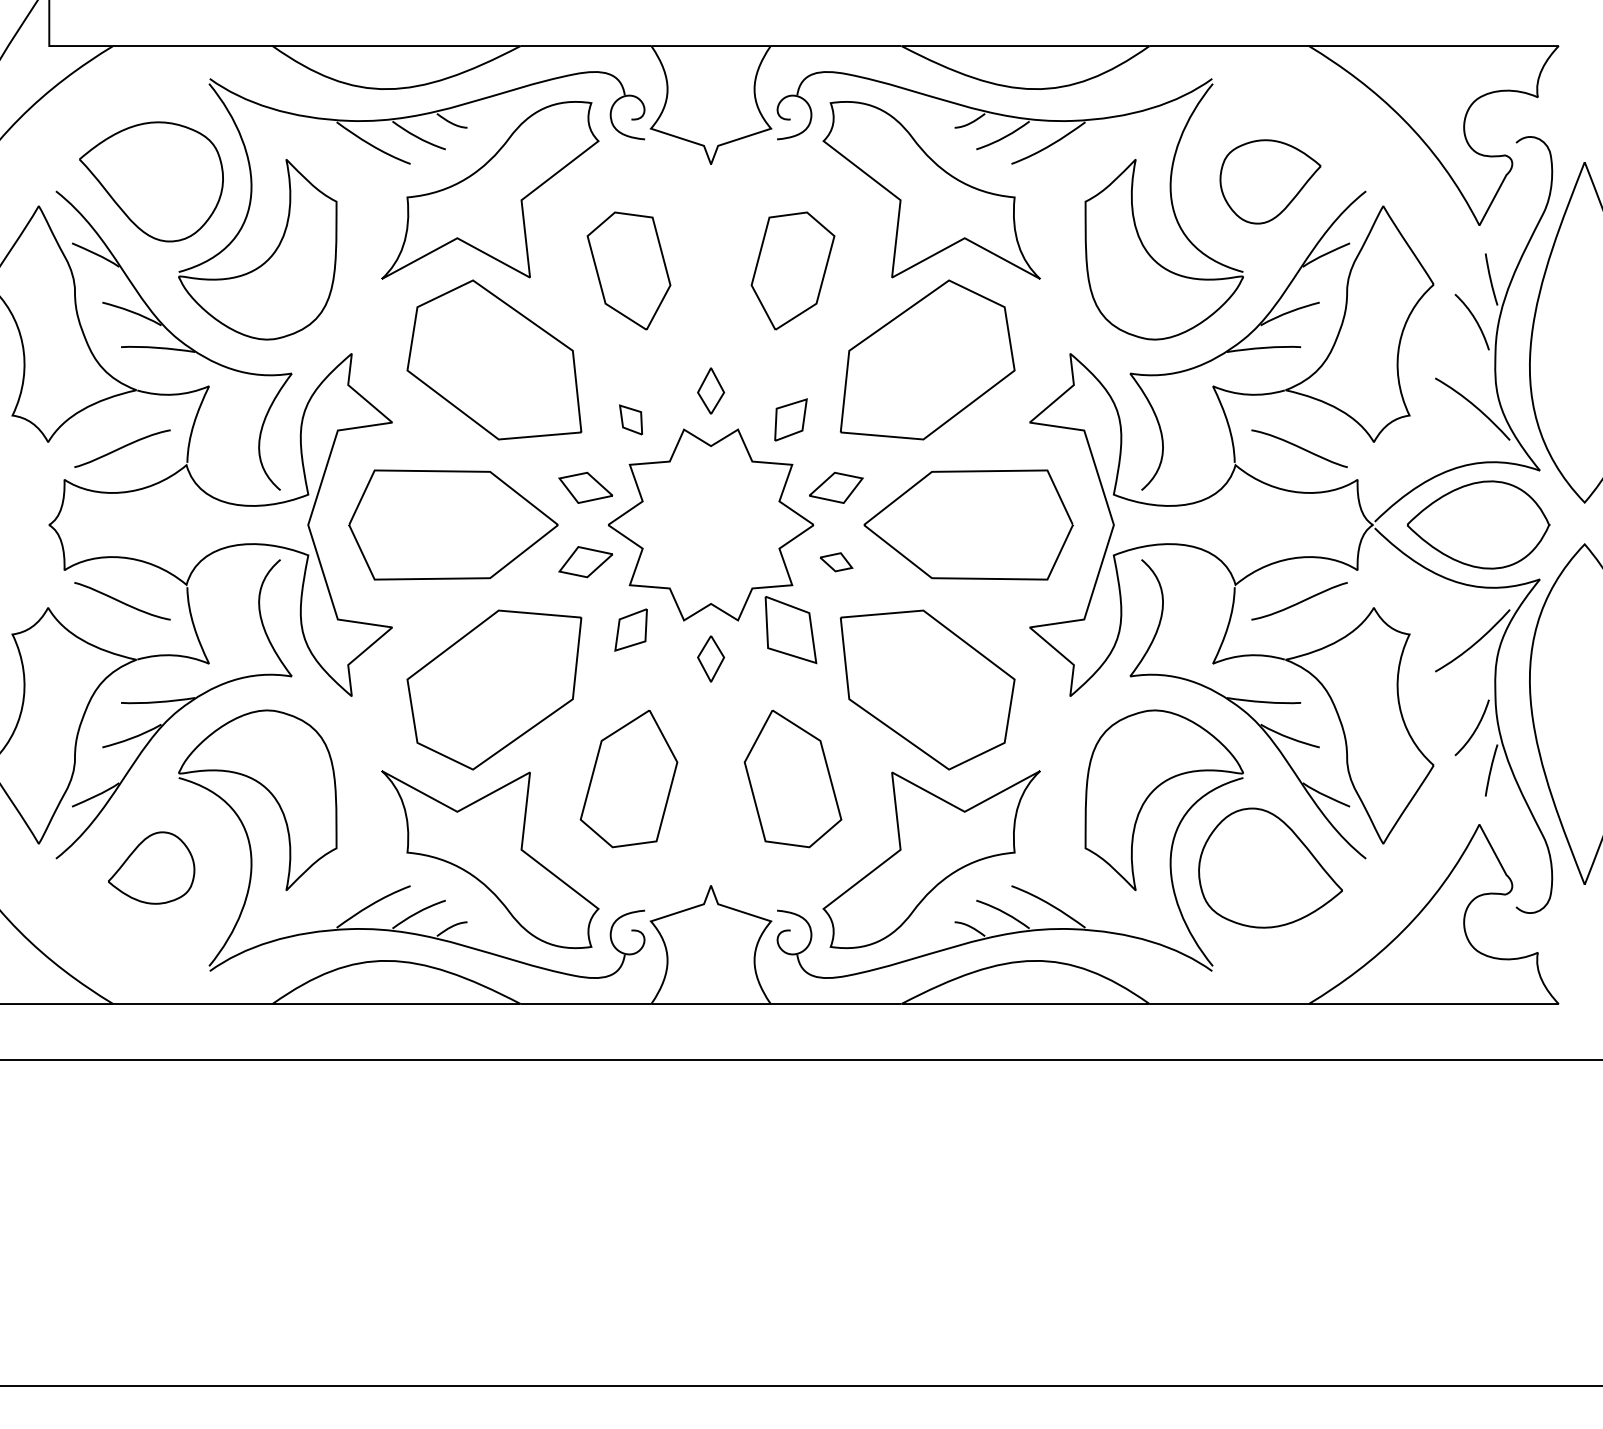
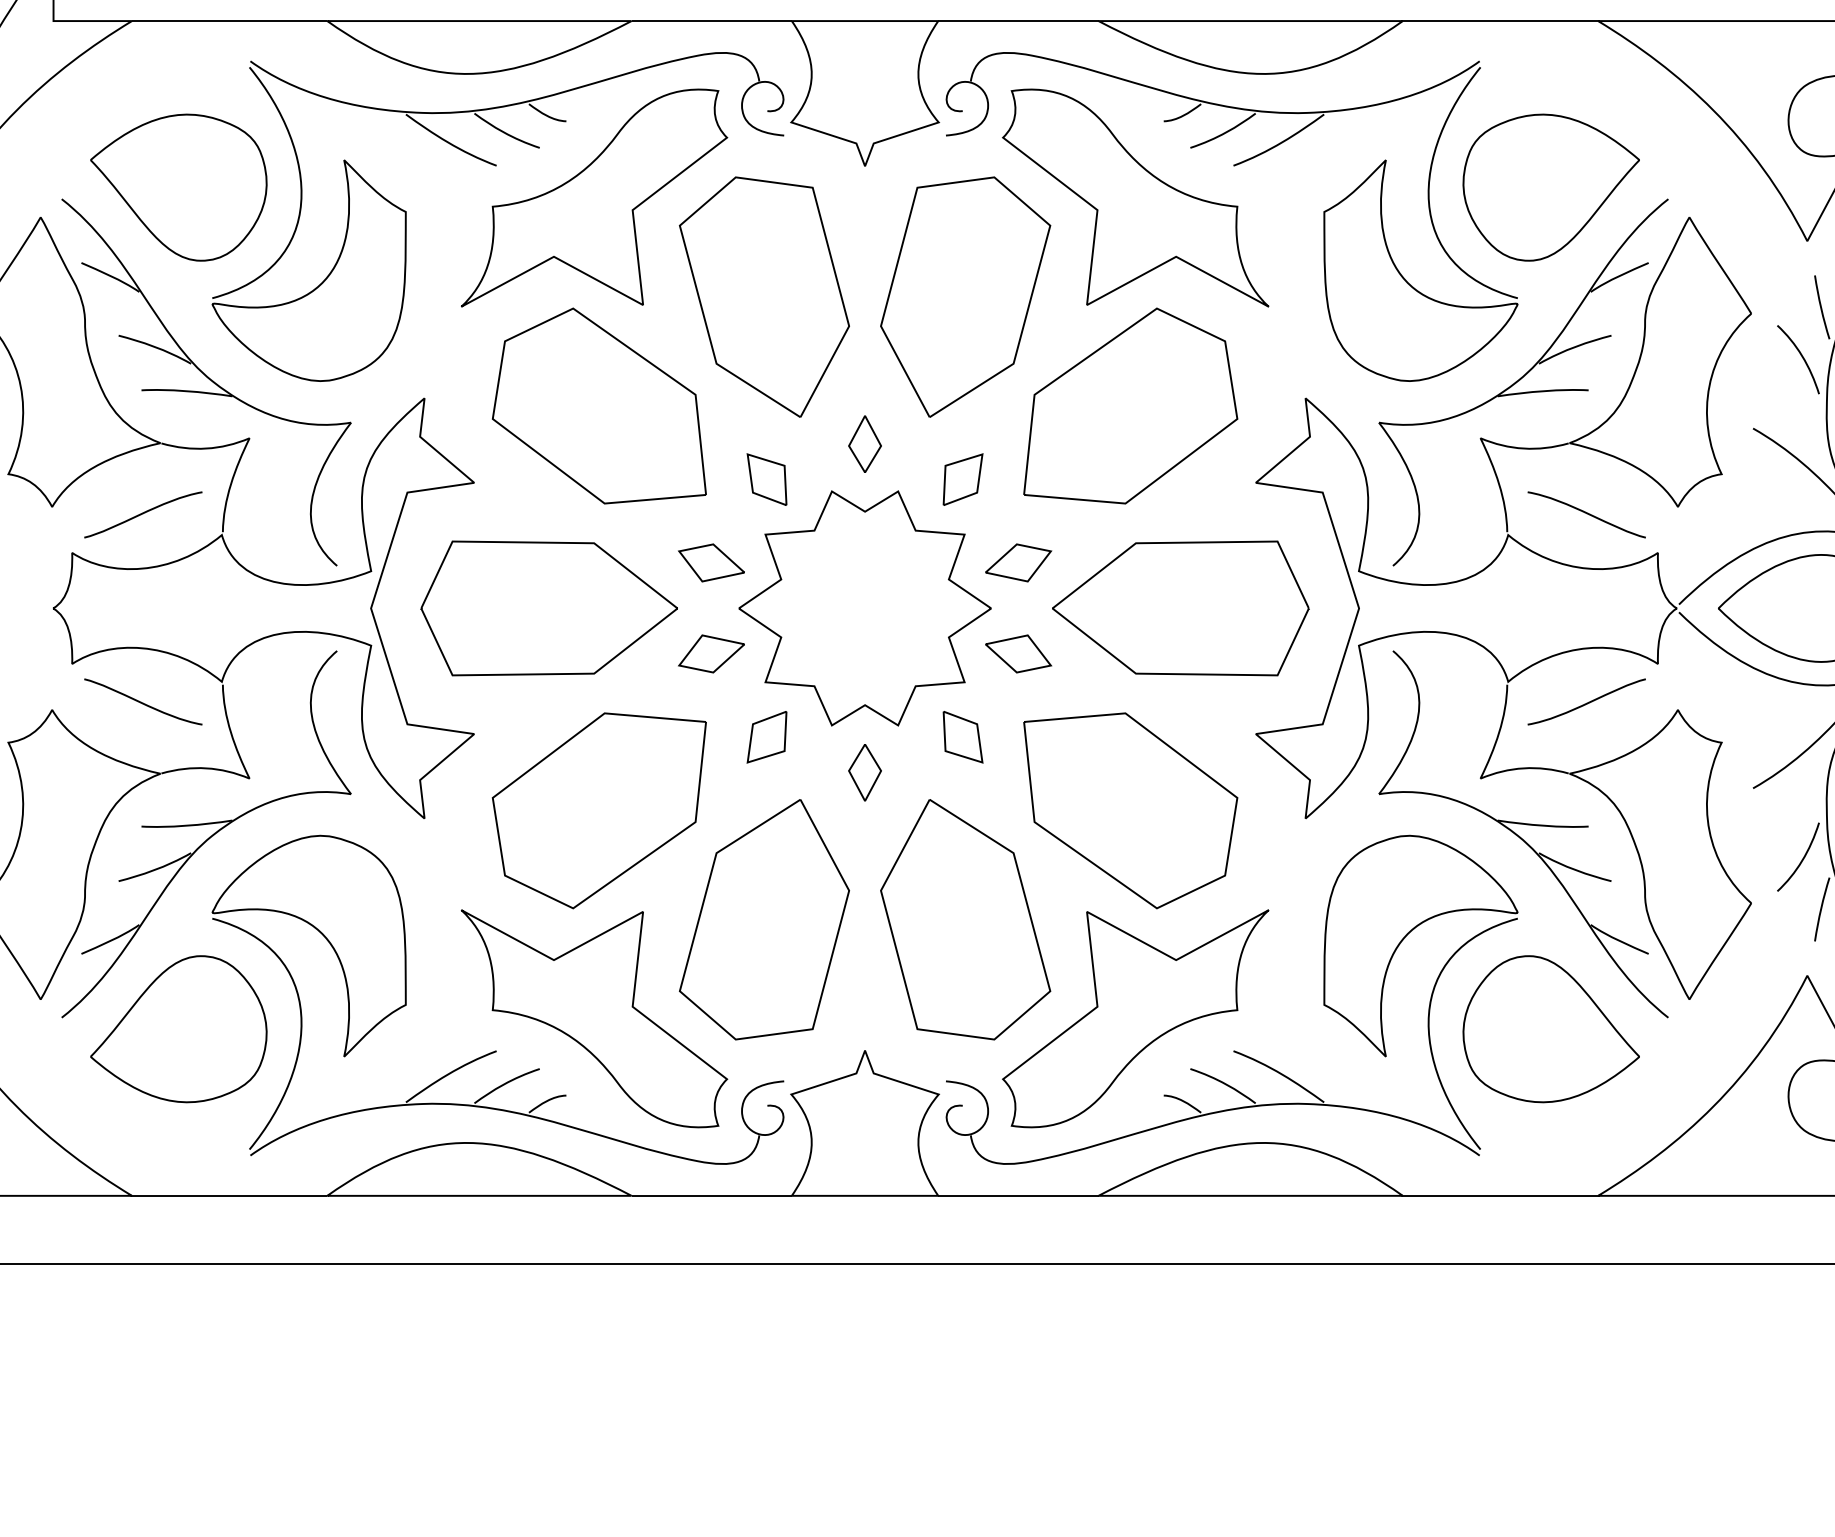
part: (1270, 181) -> (1551, 187), size x1.43
part: (628, 270) -> (763, 296), size x1.67
part: (792, 270) -> (964, 296), size x1.67
part: (630, 419) -> (766, 479), size x1.43
part: (836, 562) -> (1018, 654), size x1.67
part: (790, 629) -> (962, 736), size x0.62
part: (628, 778) -> (763, 919), size x1.43
part: (792, 778) -> (964, 919), size x1.43
part: (151, 867) -> (178, 1028), size x1.67

